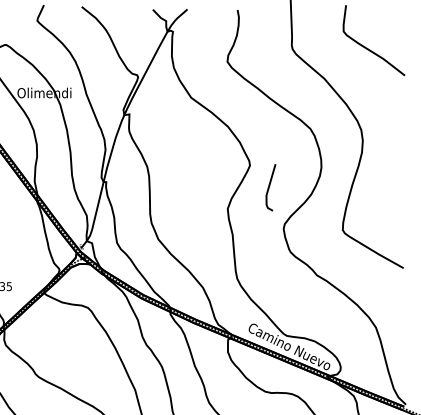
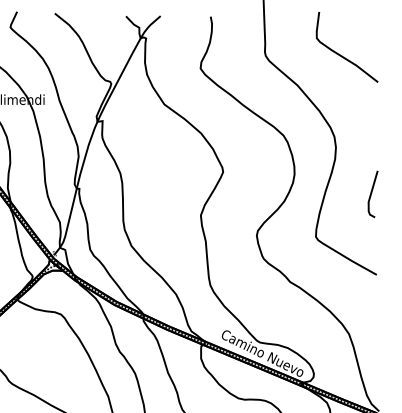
line: (270, 186) -> (372, 193), moved

